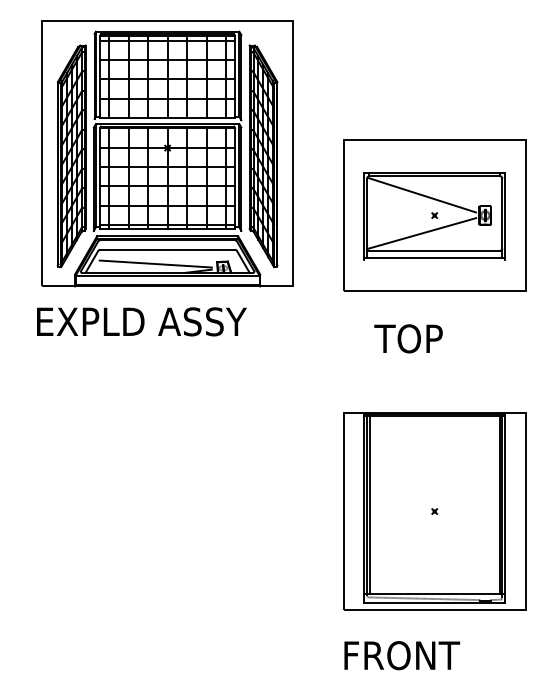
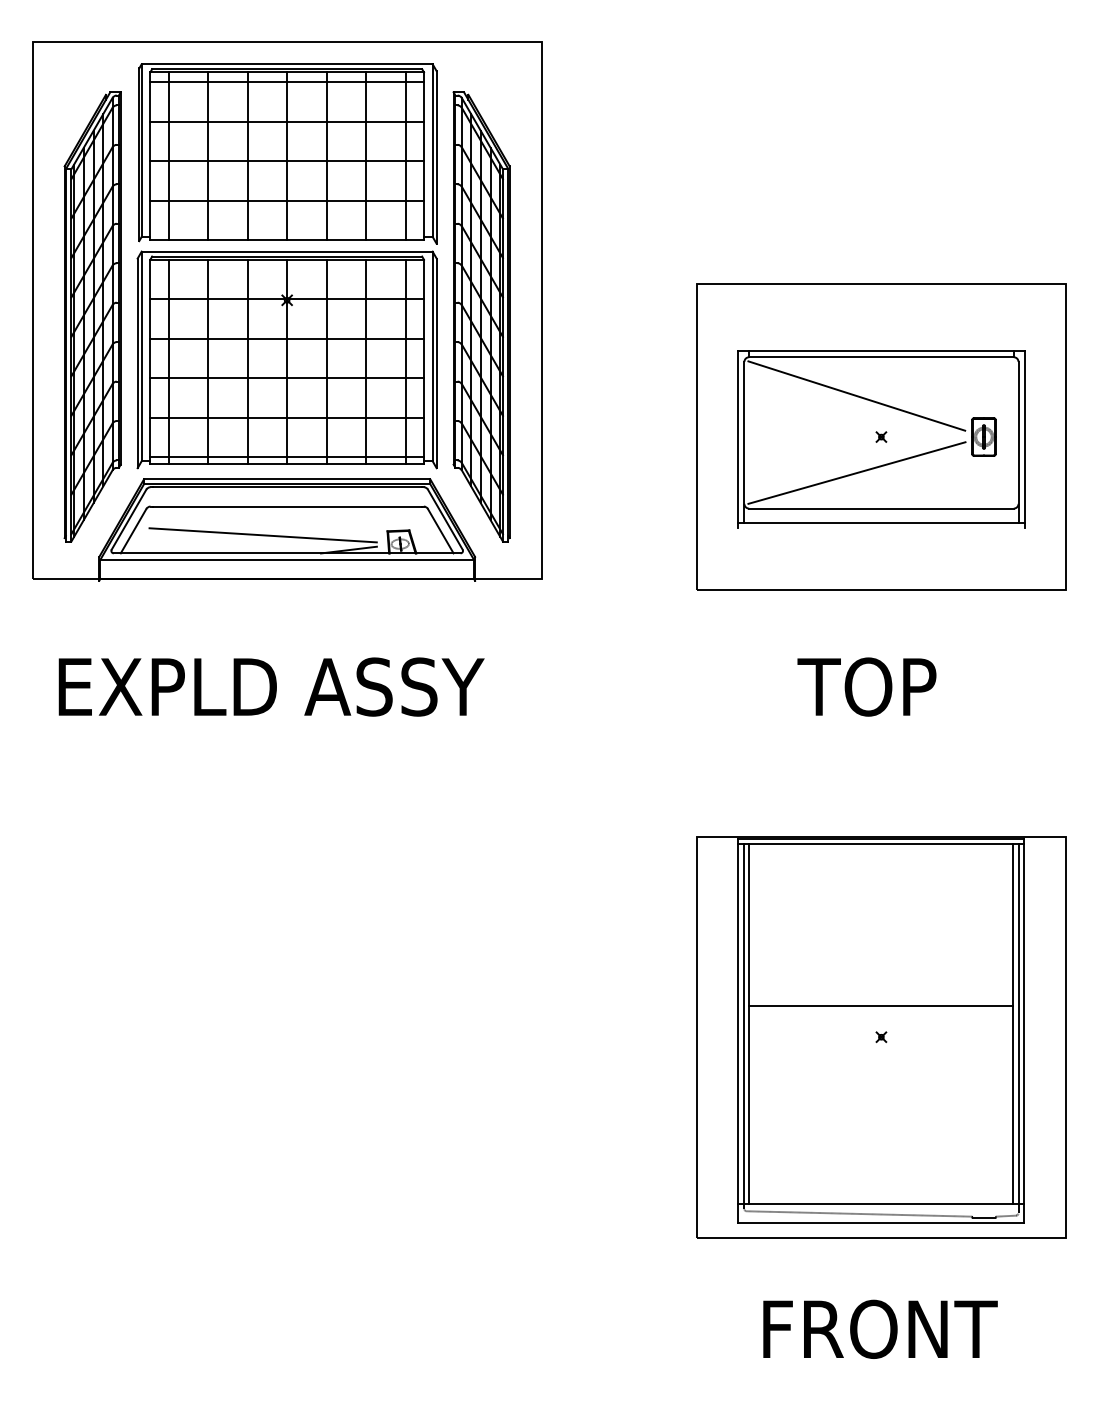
part: (167, 153) -> (286, 311), moved
text: (141, 321) -> (270, 686), moved
text: (408, 338) -> (866, 686), moved
line: (434, 495) -> (881, 1004), added
text: (402, 655) -> (881, 1329), moved

